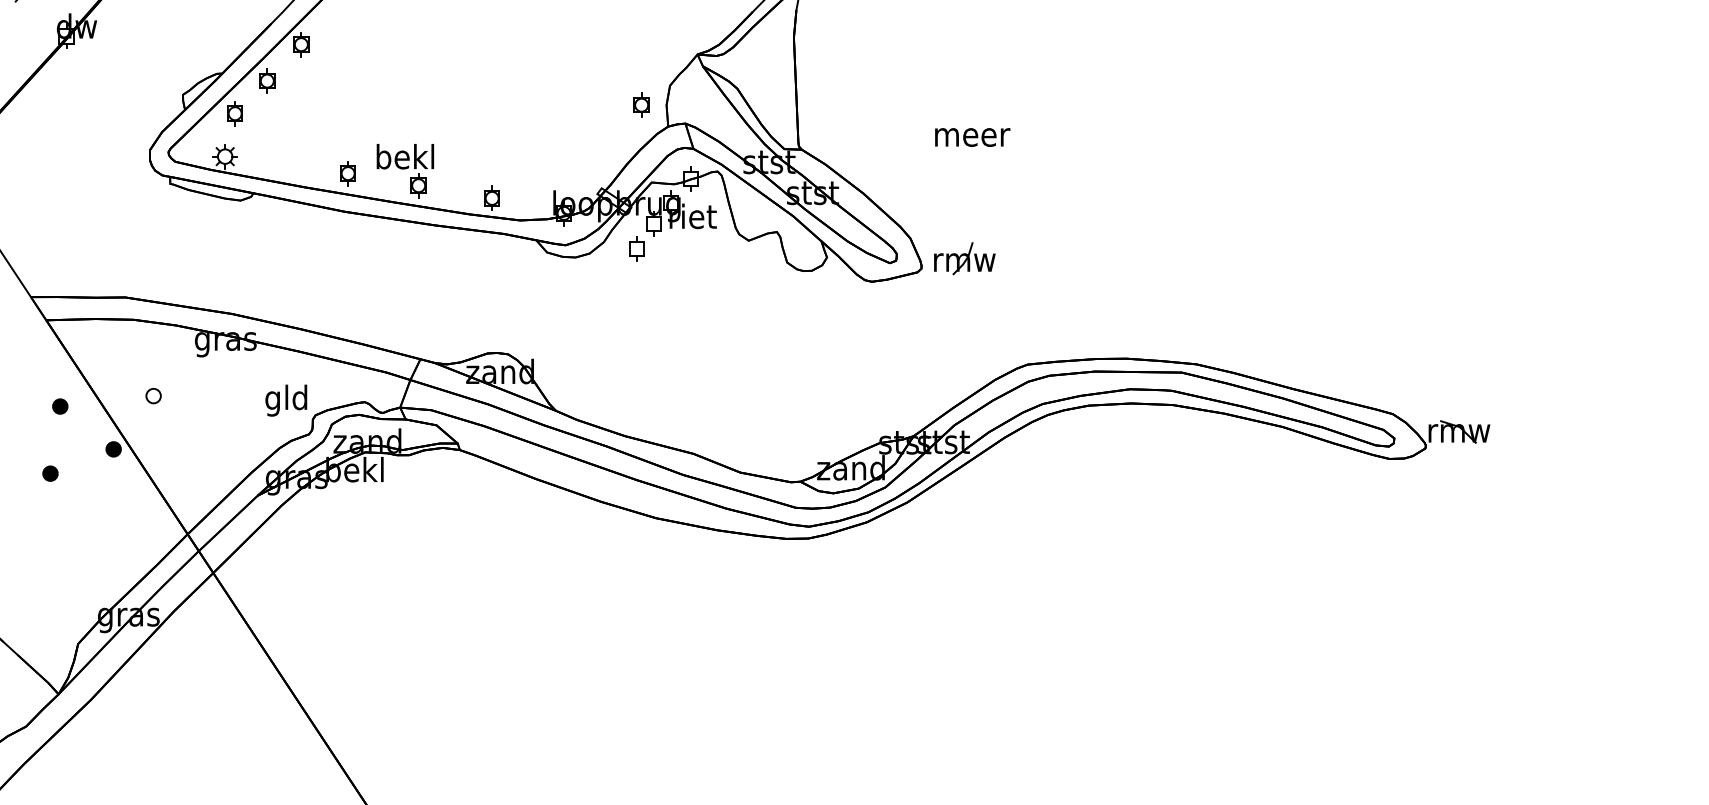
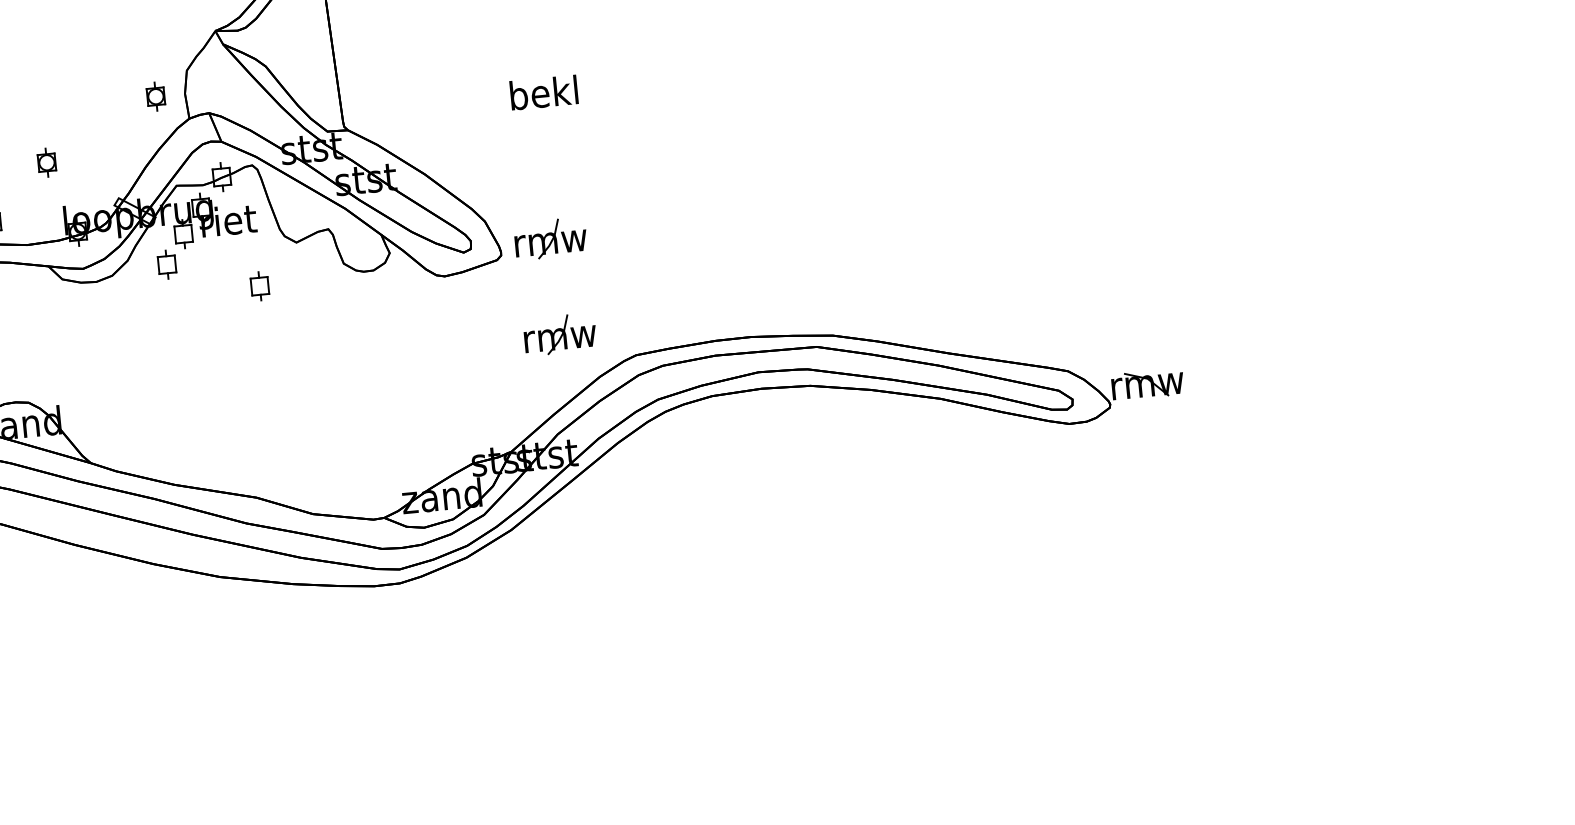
text: (972, 133) -> (545, 91), meer -> bekl
part: (543, 151) -> (46, 161), added
part: (713, 274) -> (259, 286), added
part: (964, 340) -> (559, 334), added

